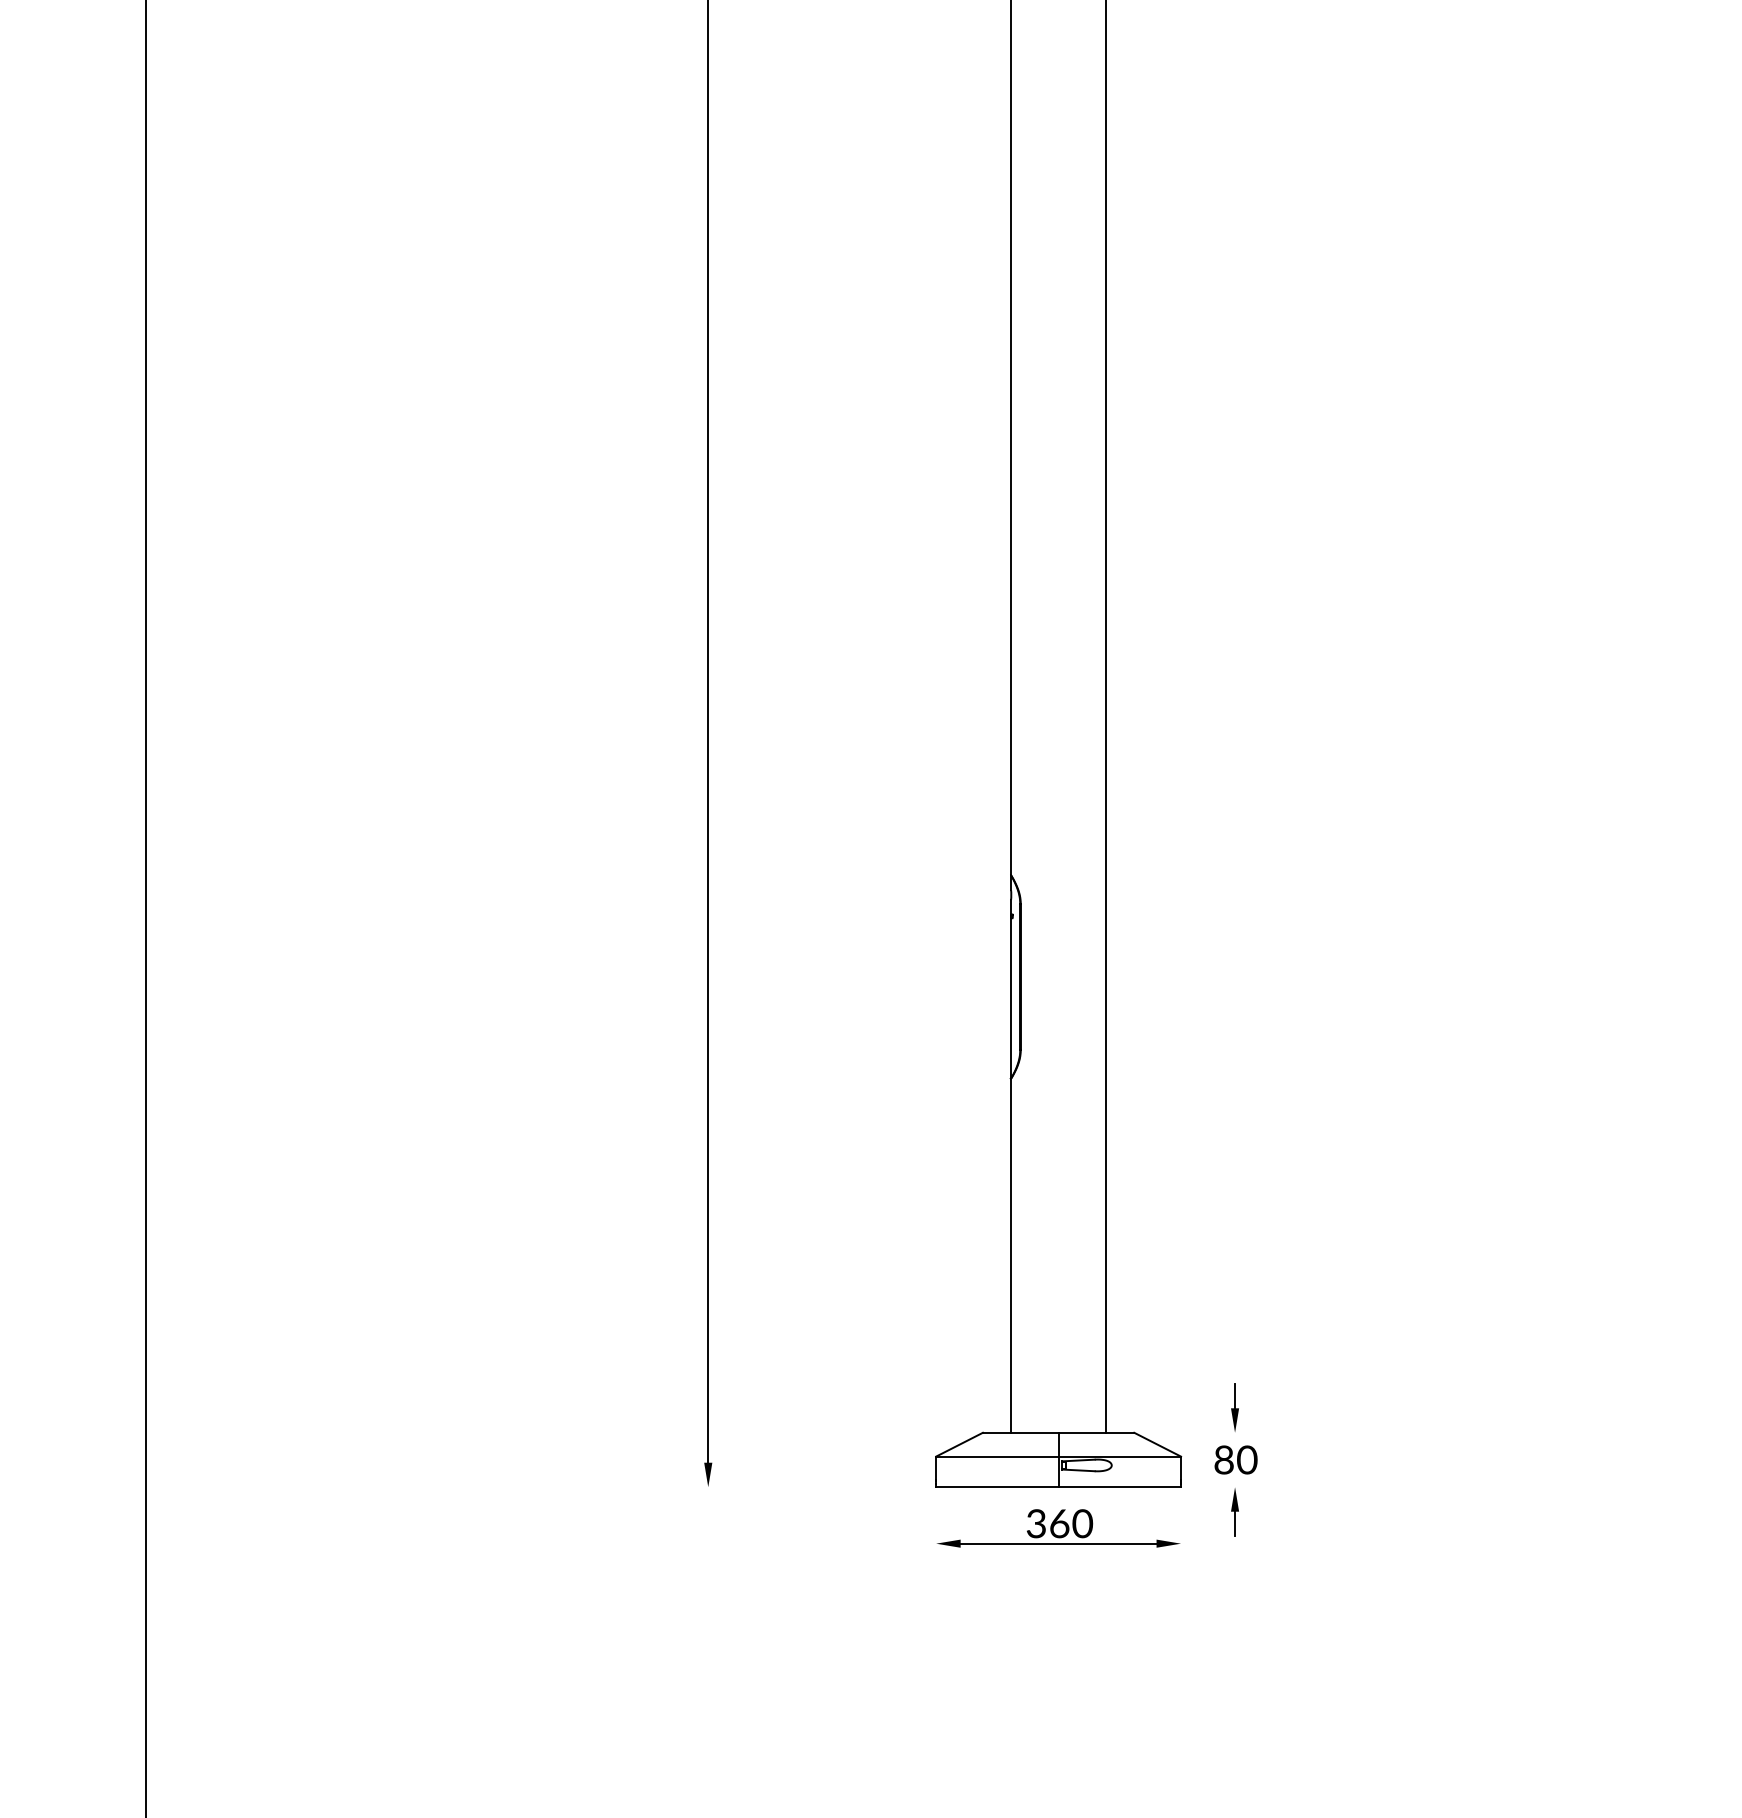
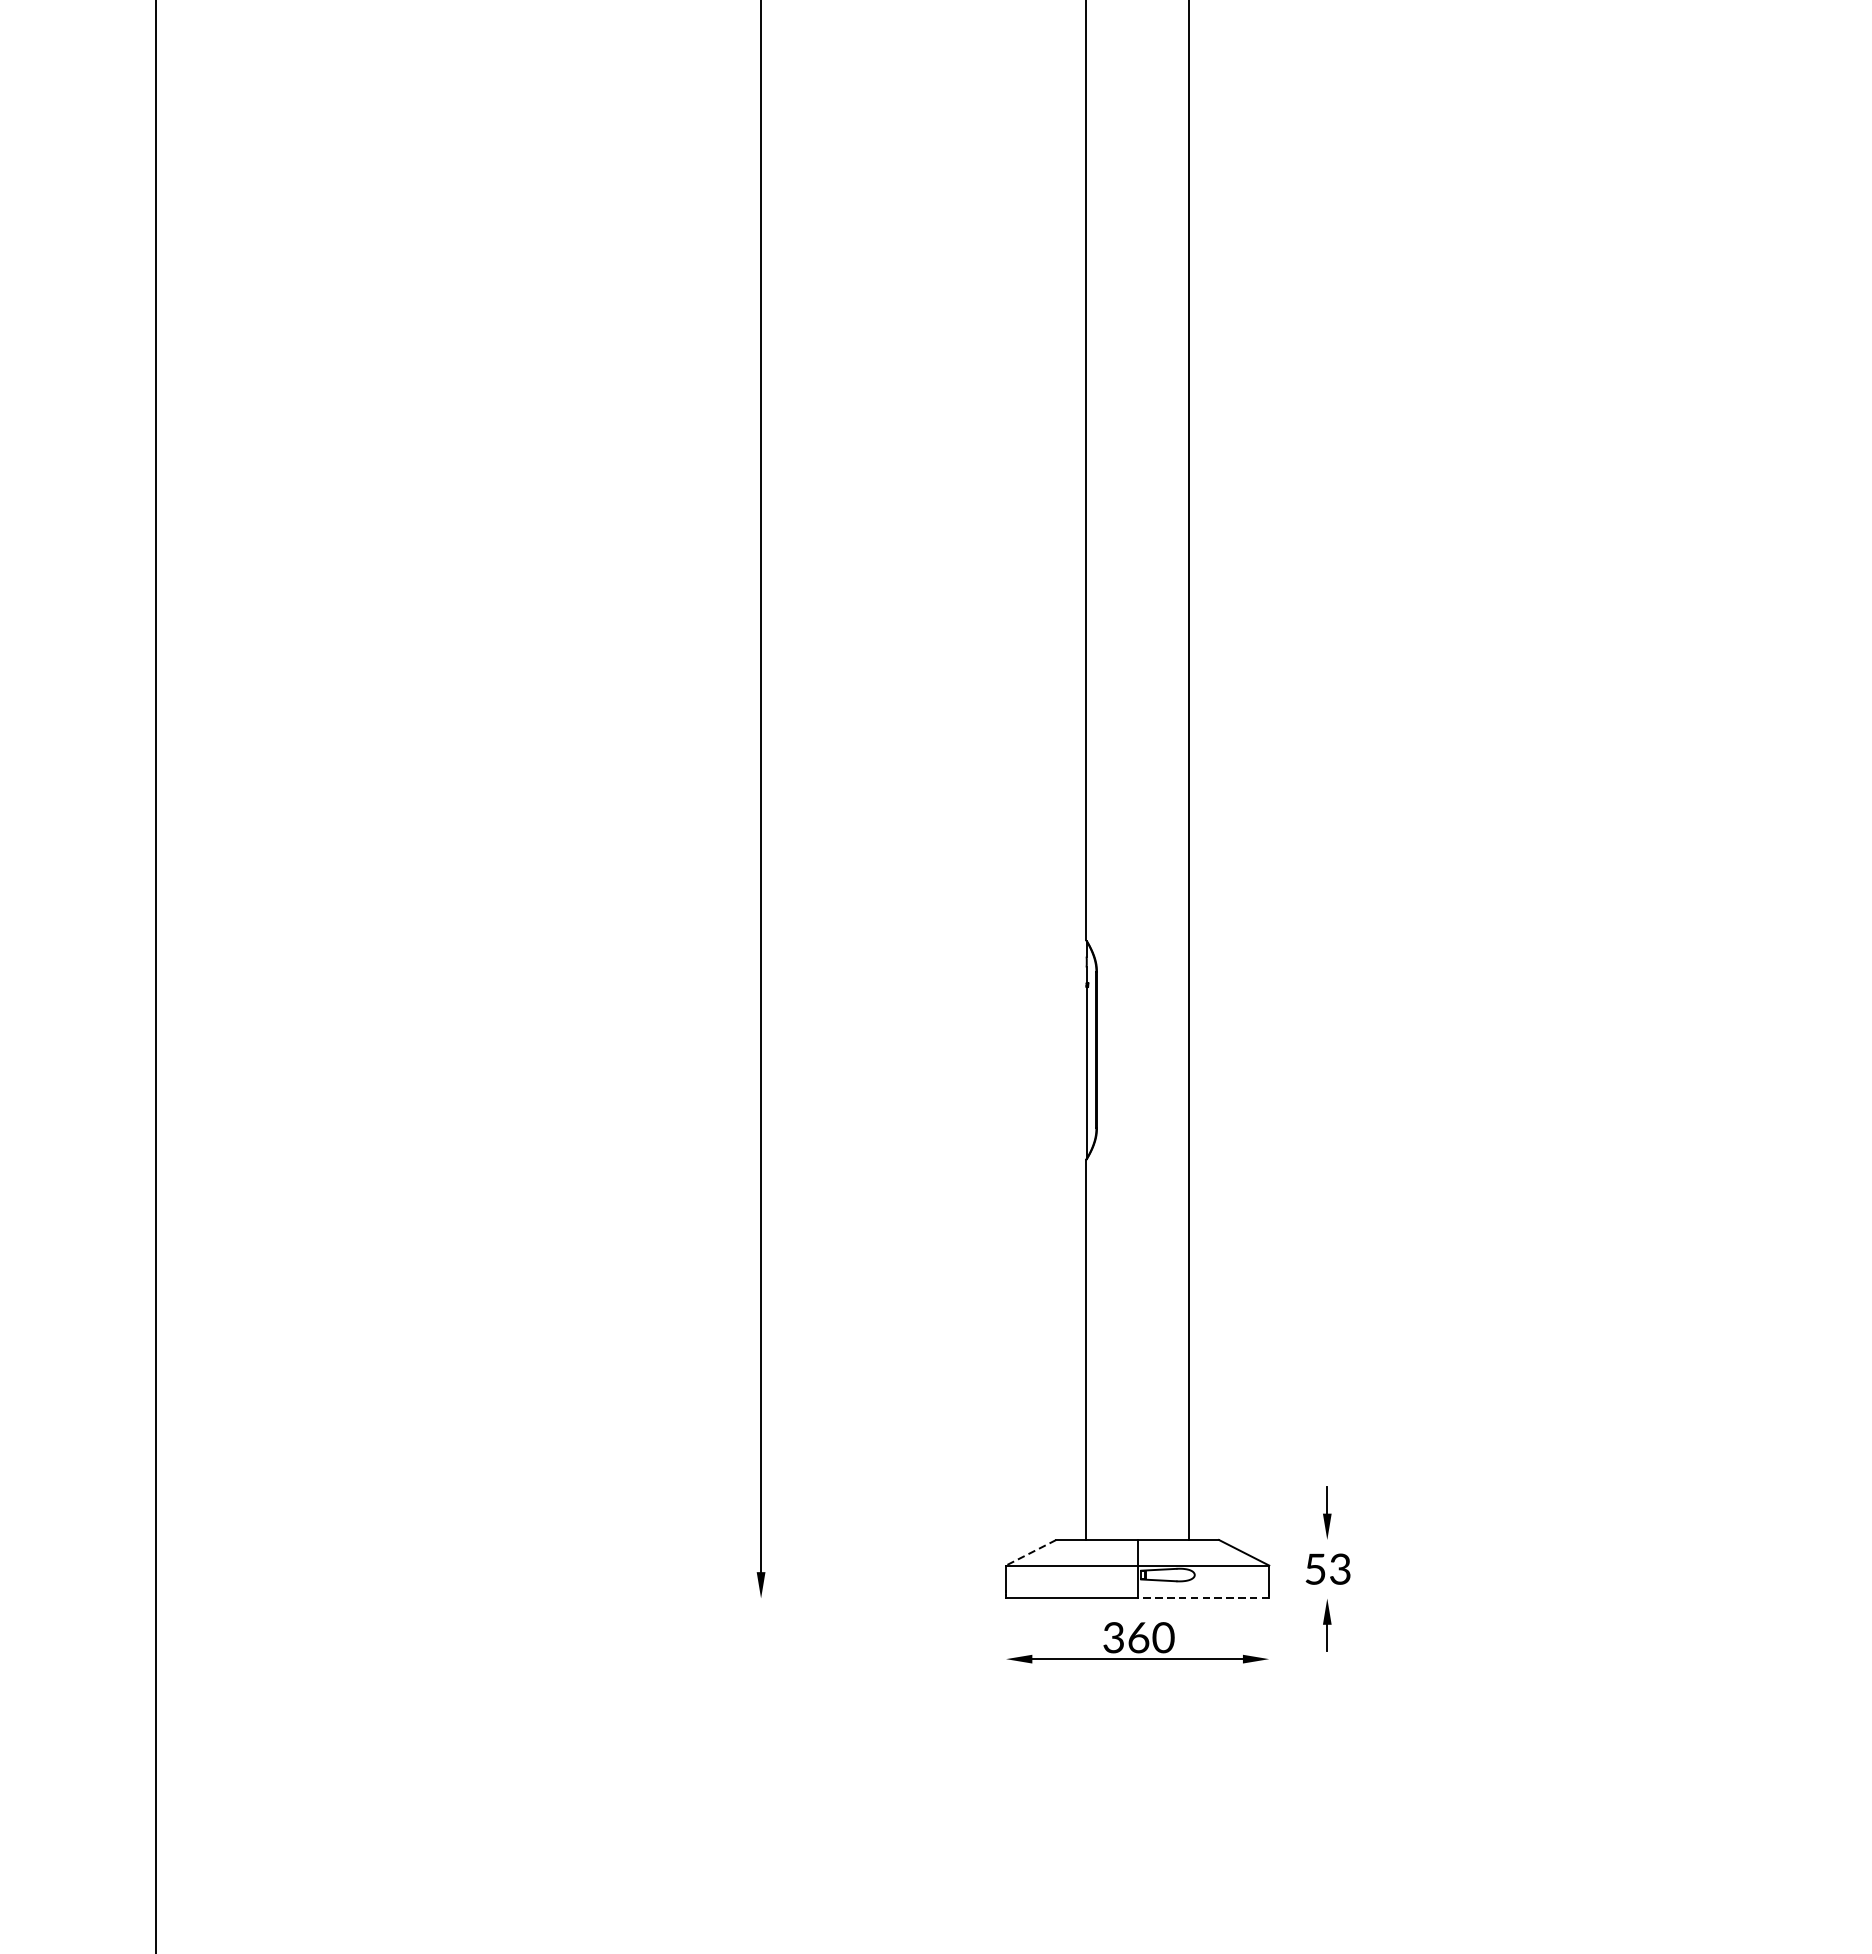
line: (959, 1444) -> (1031, 1552), solid -> dashed
text: (1235, 1459) -> (1327, 1568), 80 -> 53
line: (1119, 1487) -> (1203, 1598), solid -> dashed

